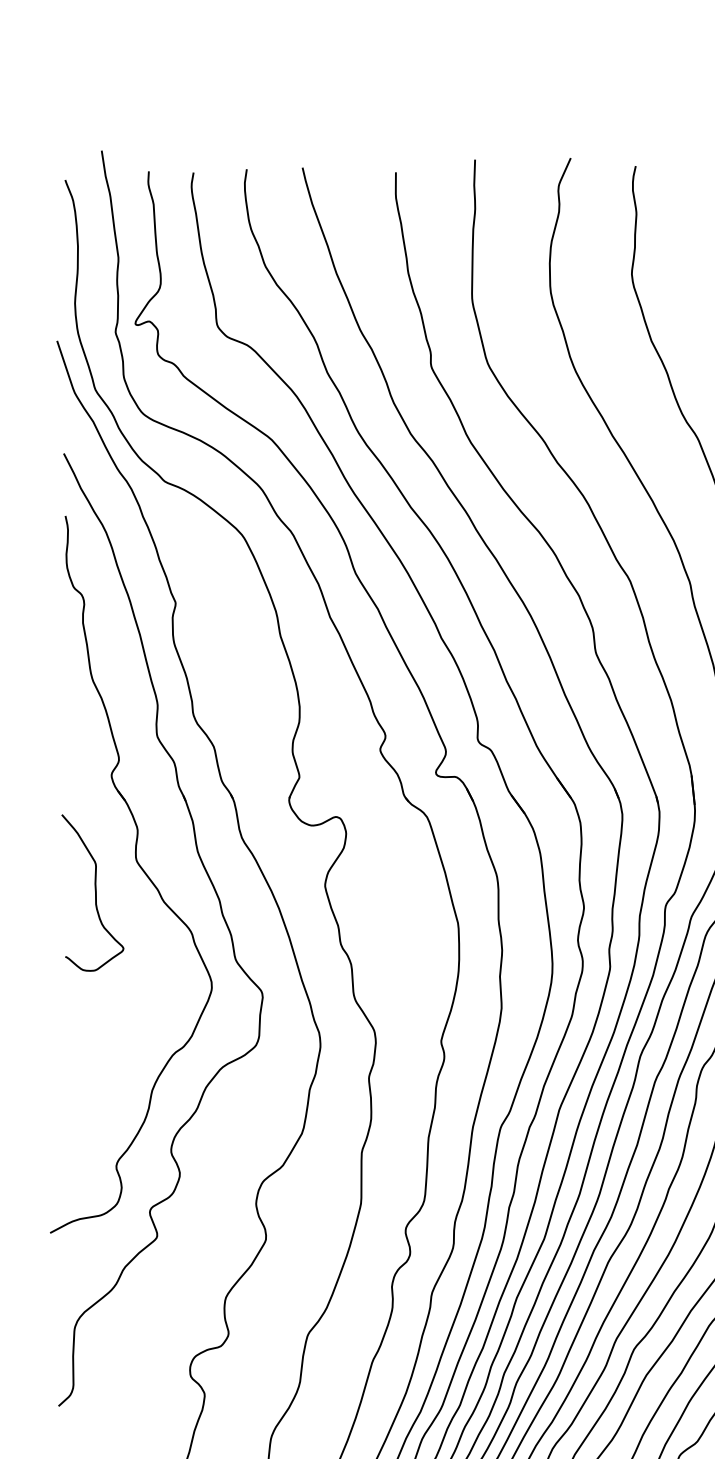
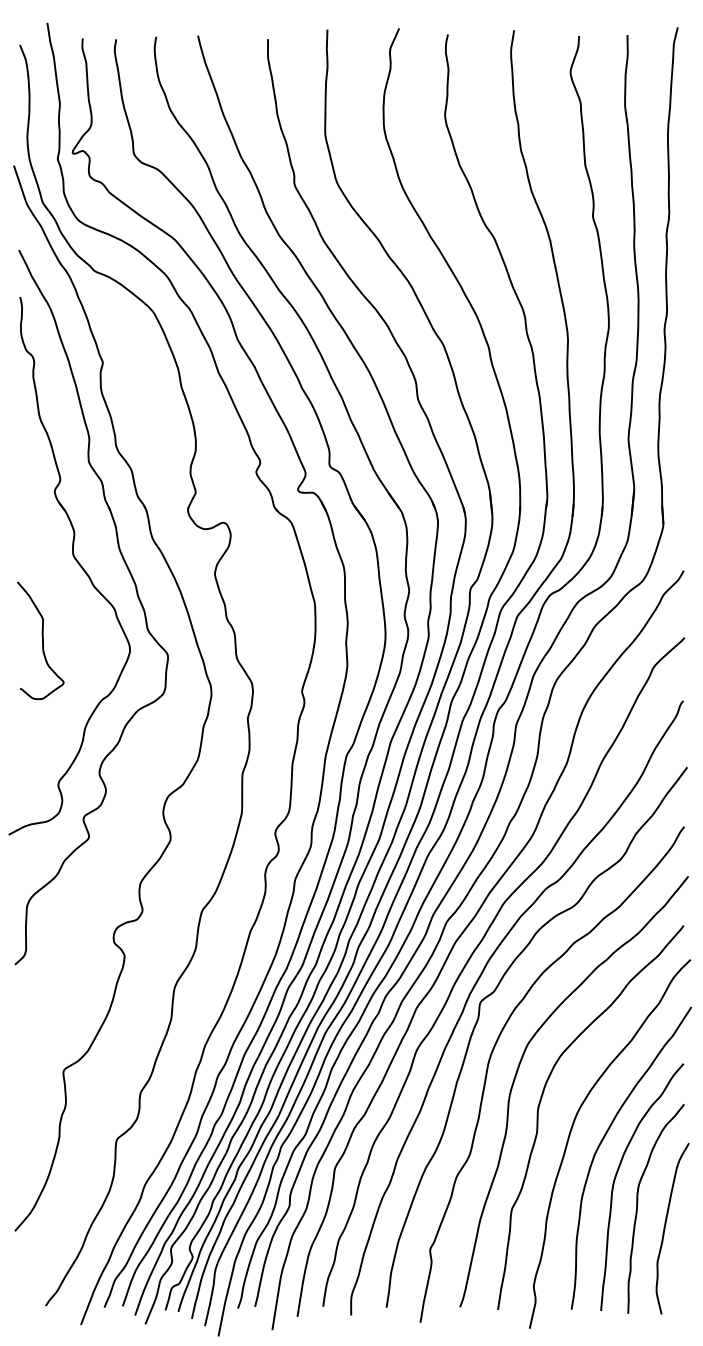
curve: (95, 892) -> (42, 640), moved

